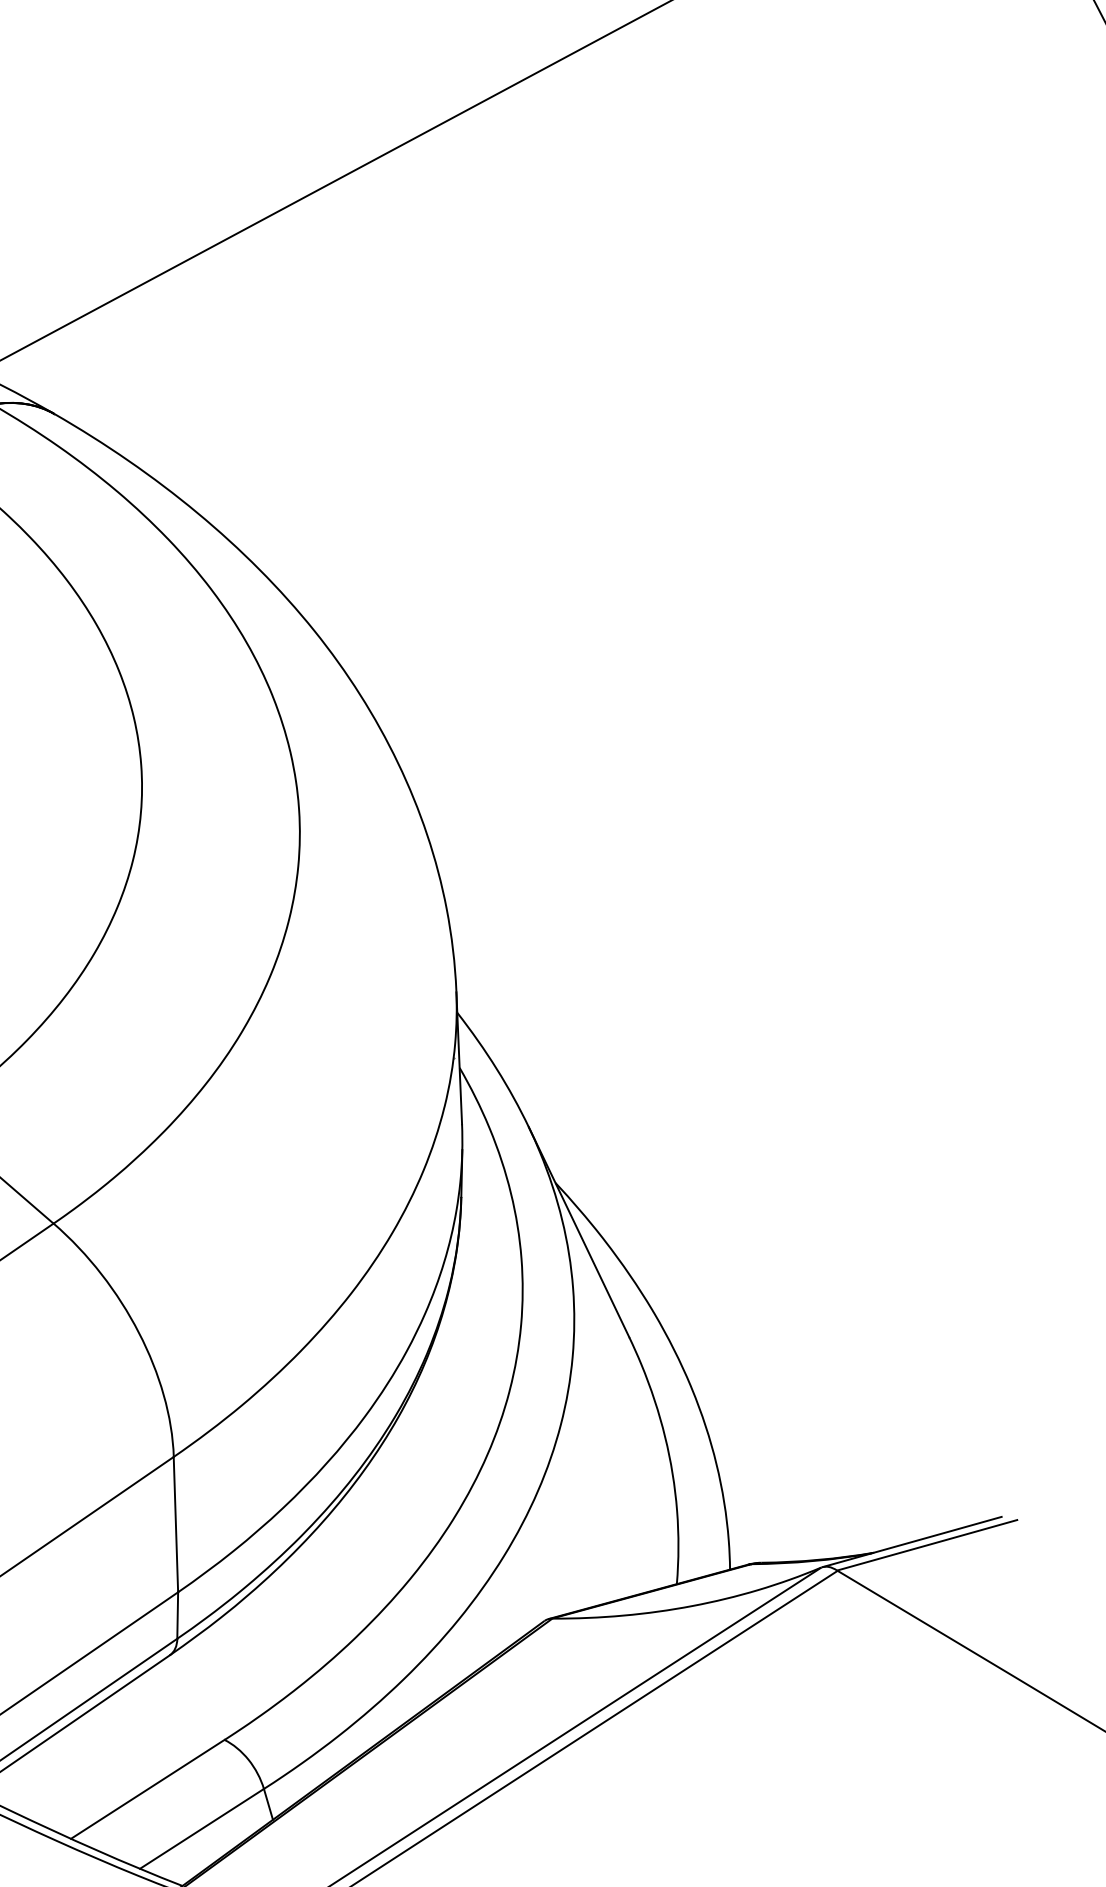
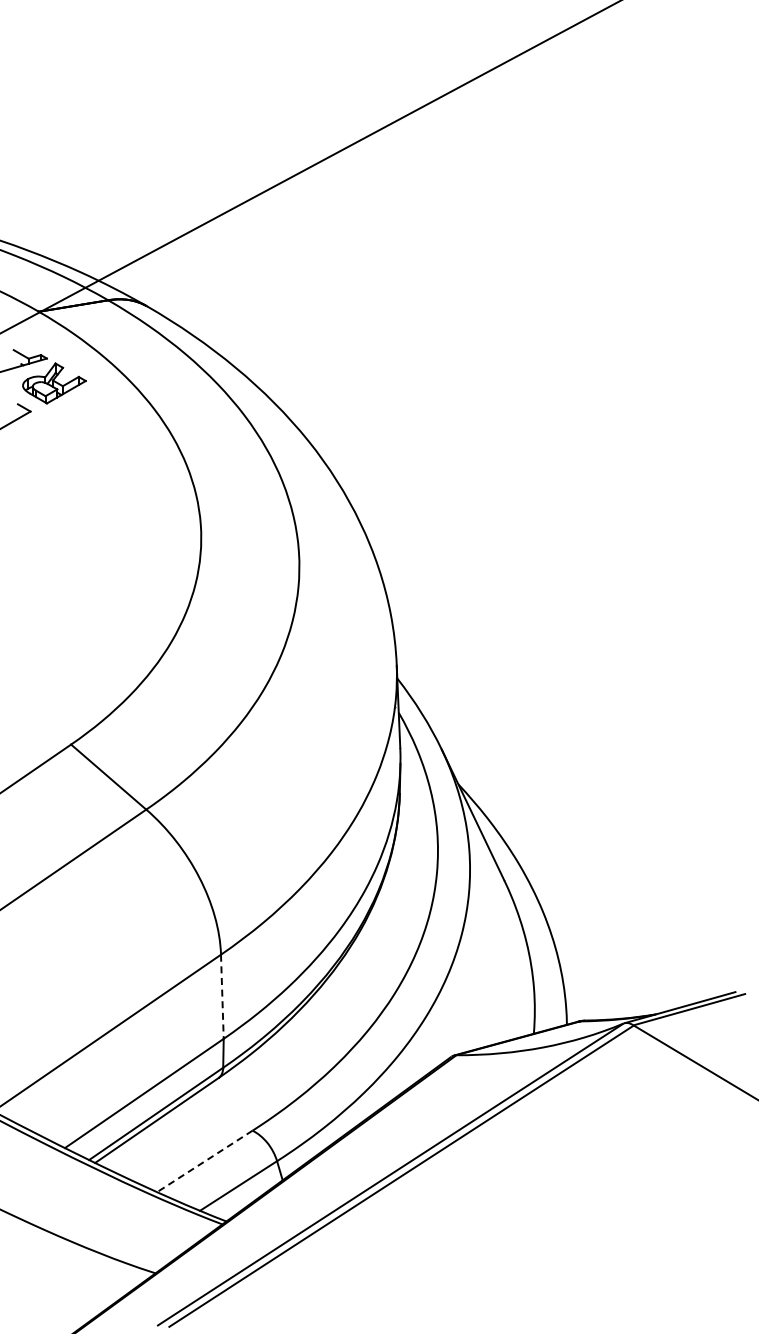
line: (176, 1525) -> (222, 997), solid -> dashed
line: (147, 1789) -> (204, 1161), solid -> dashed

